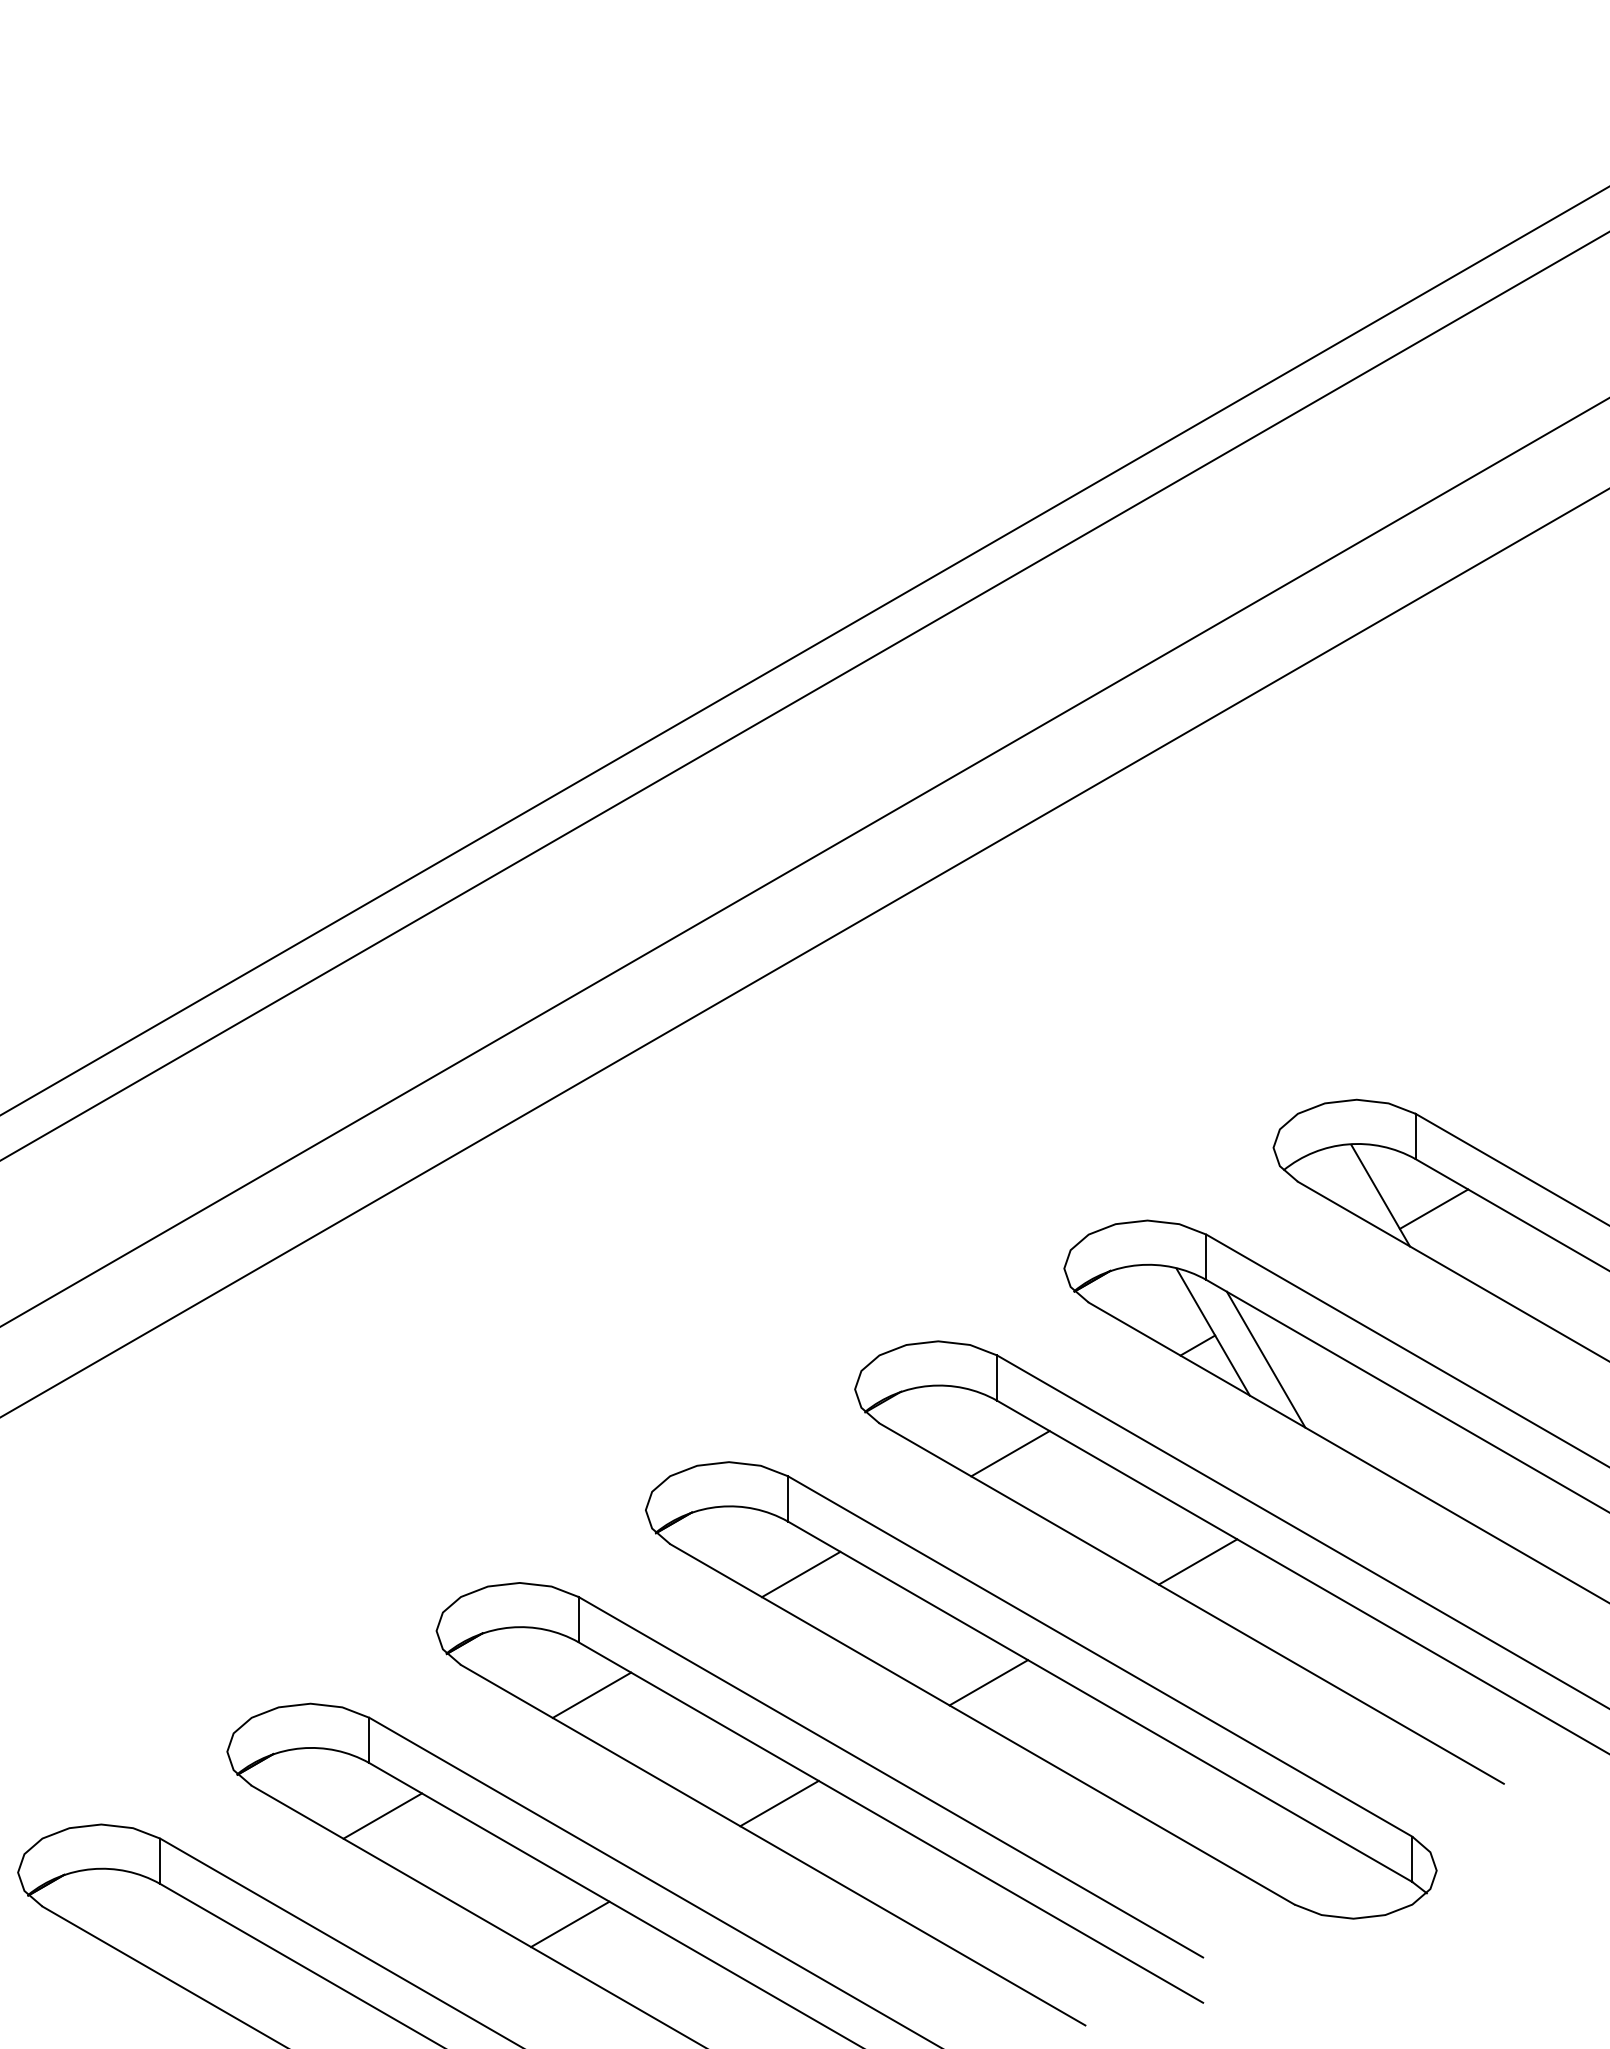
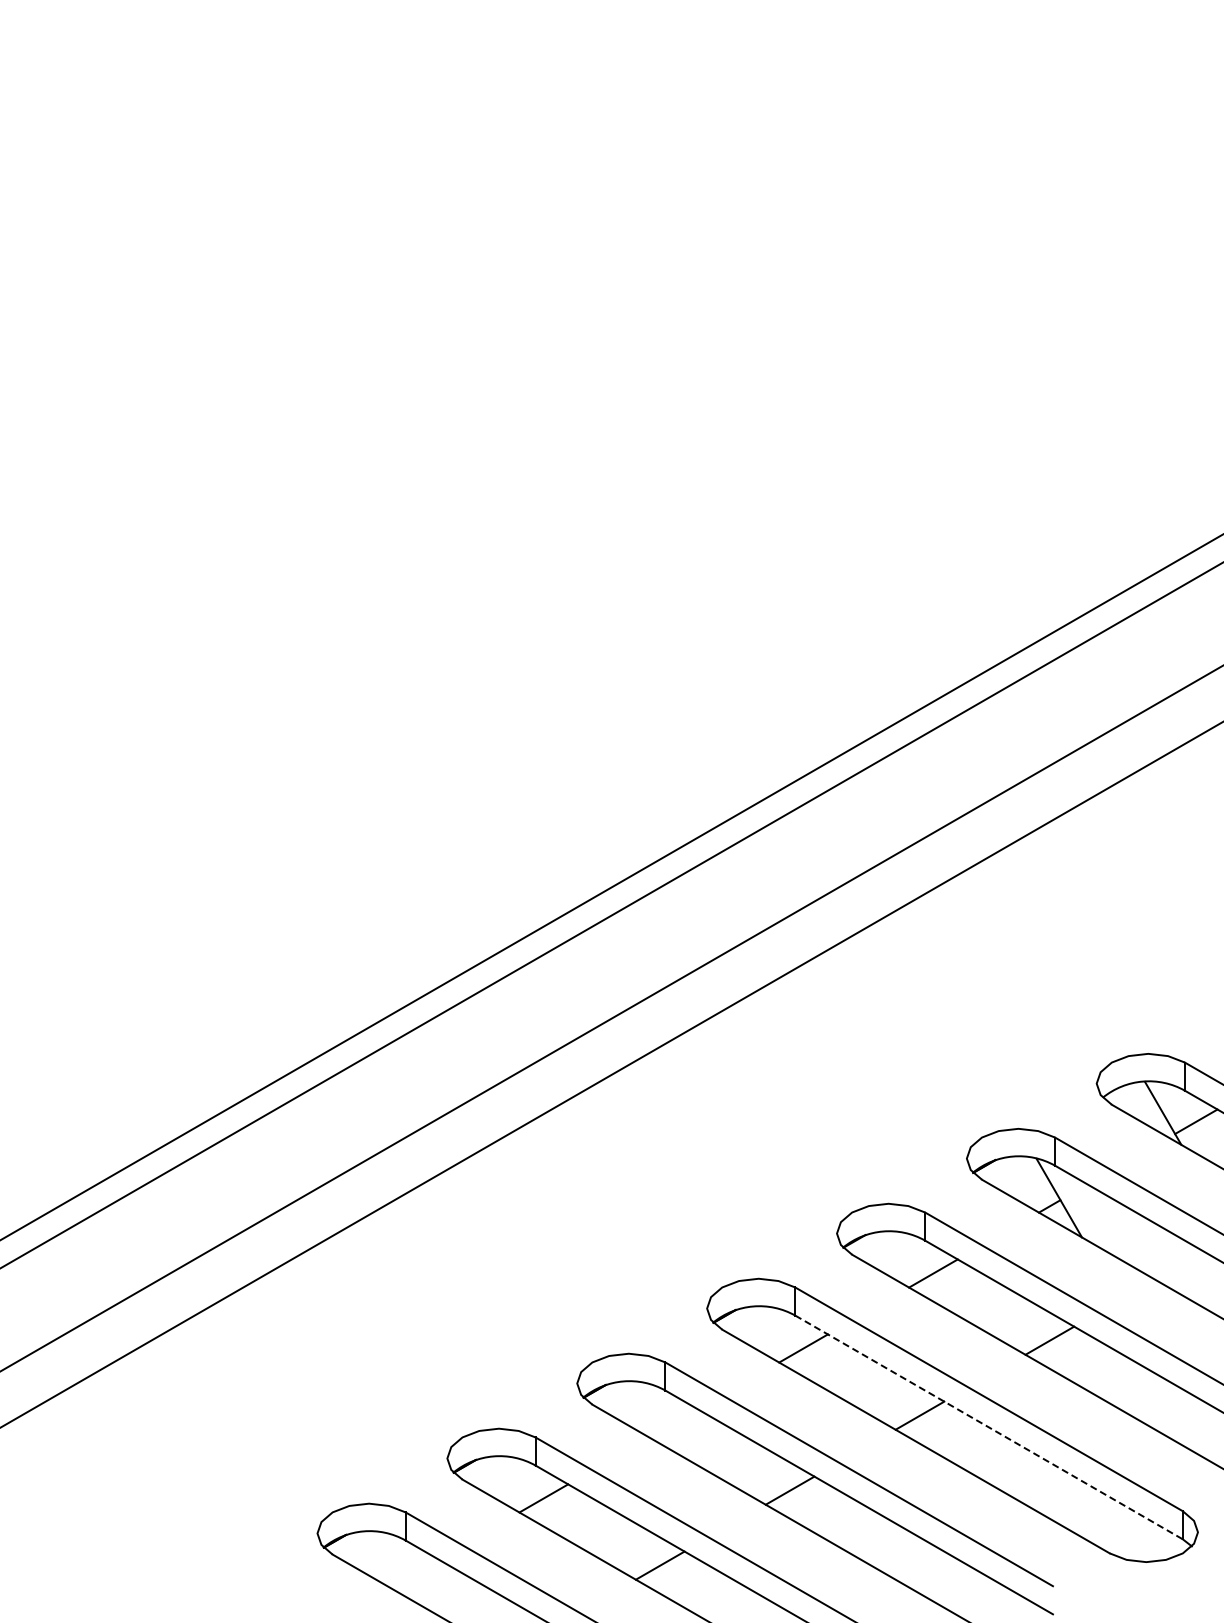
line: (1265, 1360) -> (1091, 1215), removed
line: (591, 1695) -> (673, 1423), removed
line: (1100, 1701) -> (989, 1427), solid -> dashed

